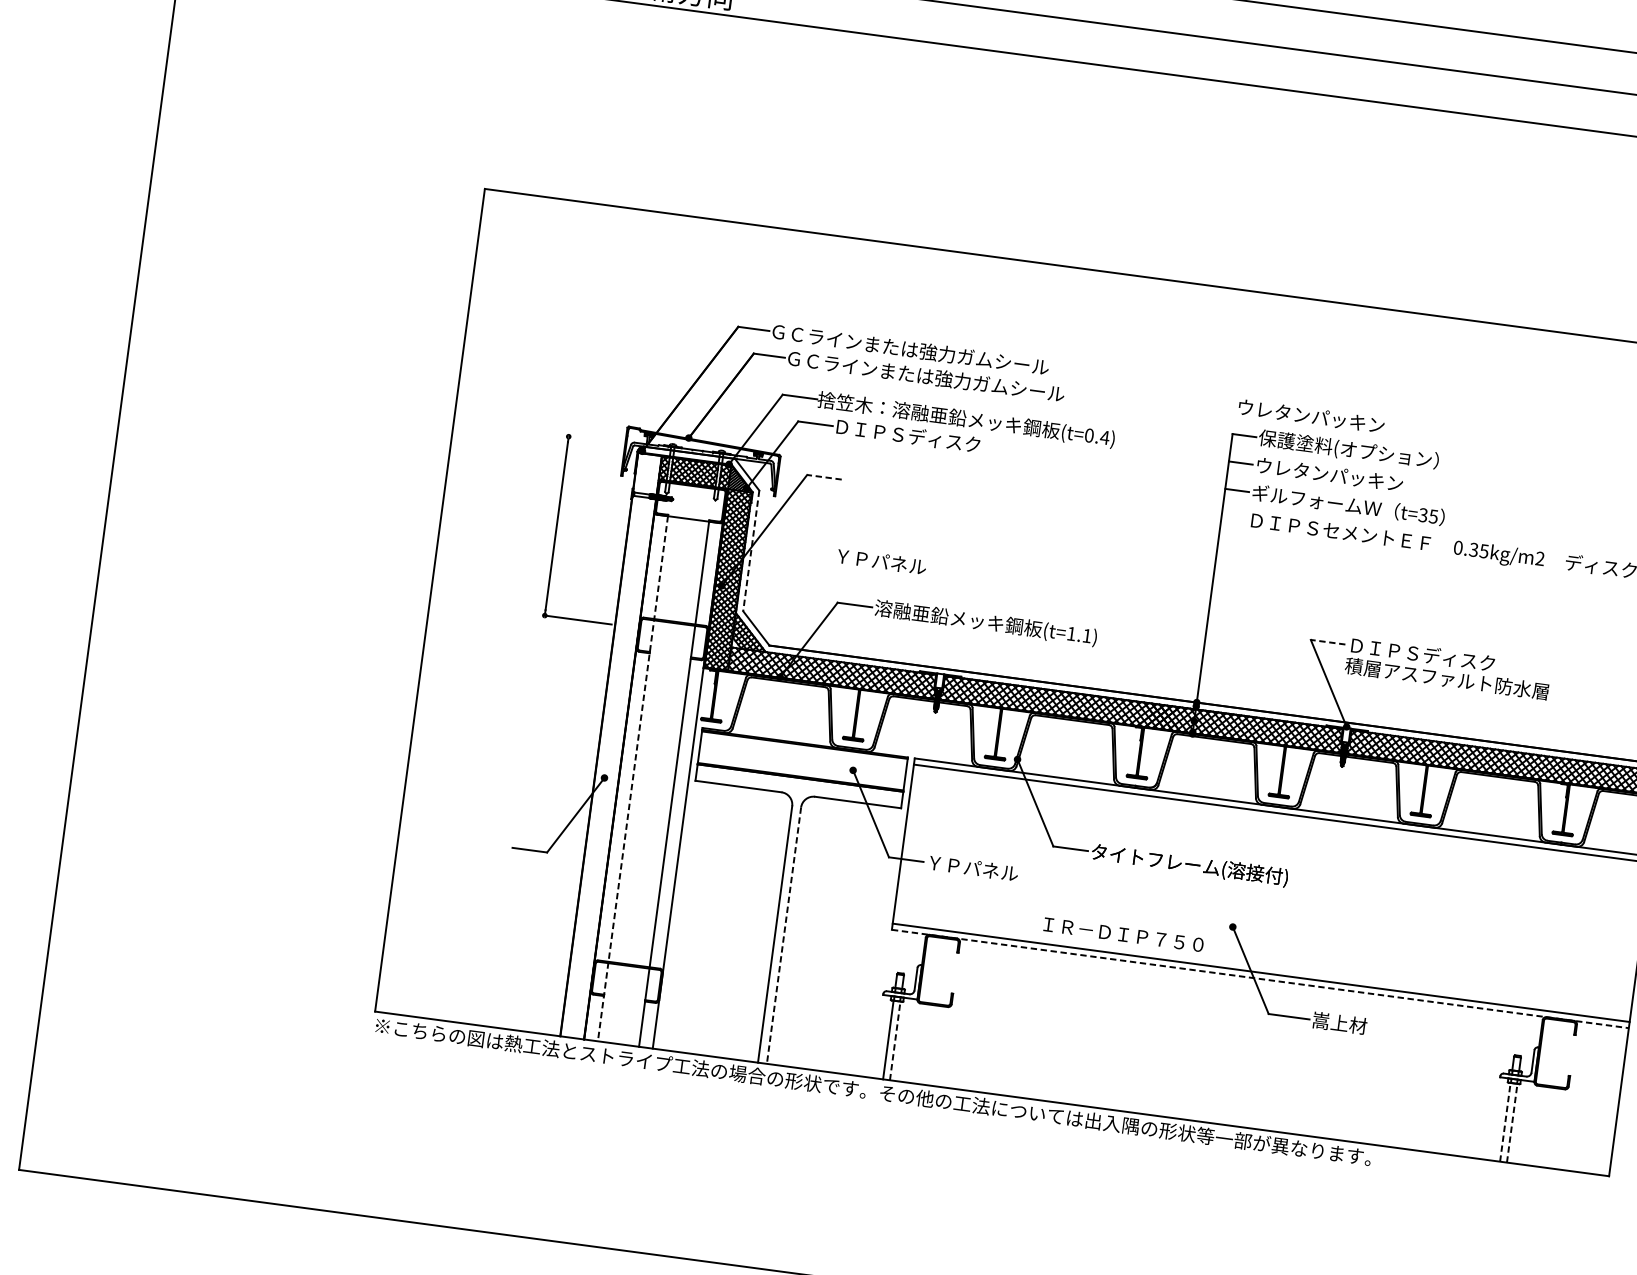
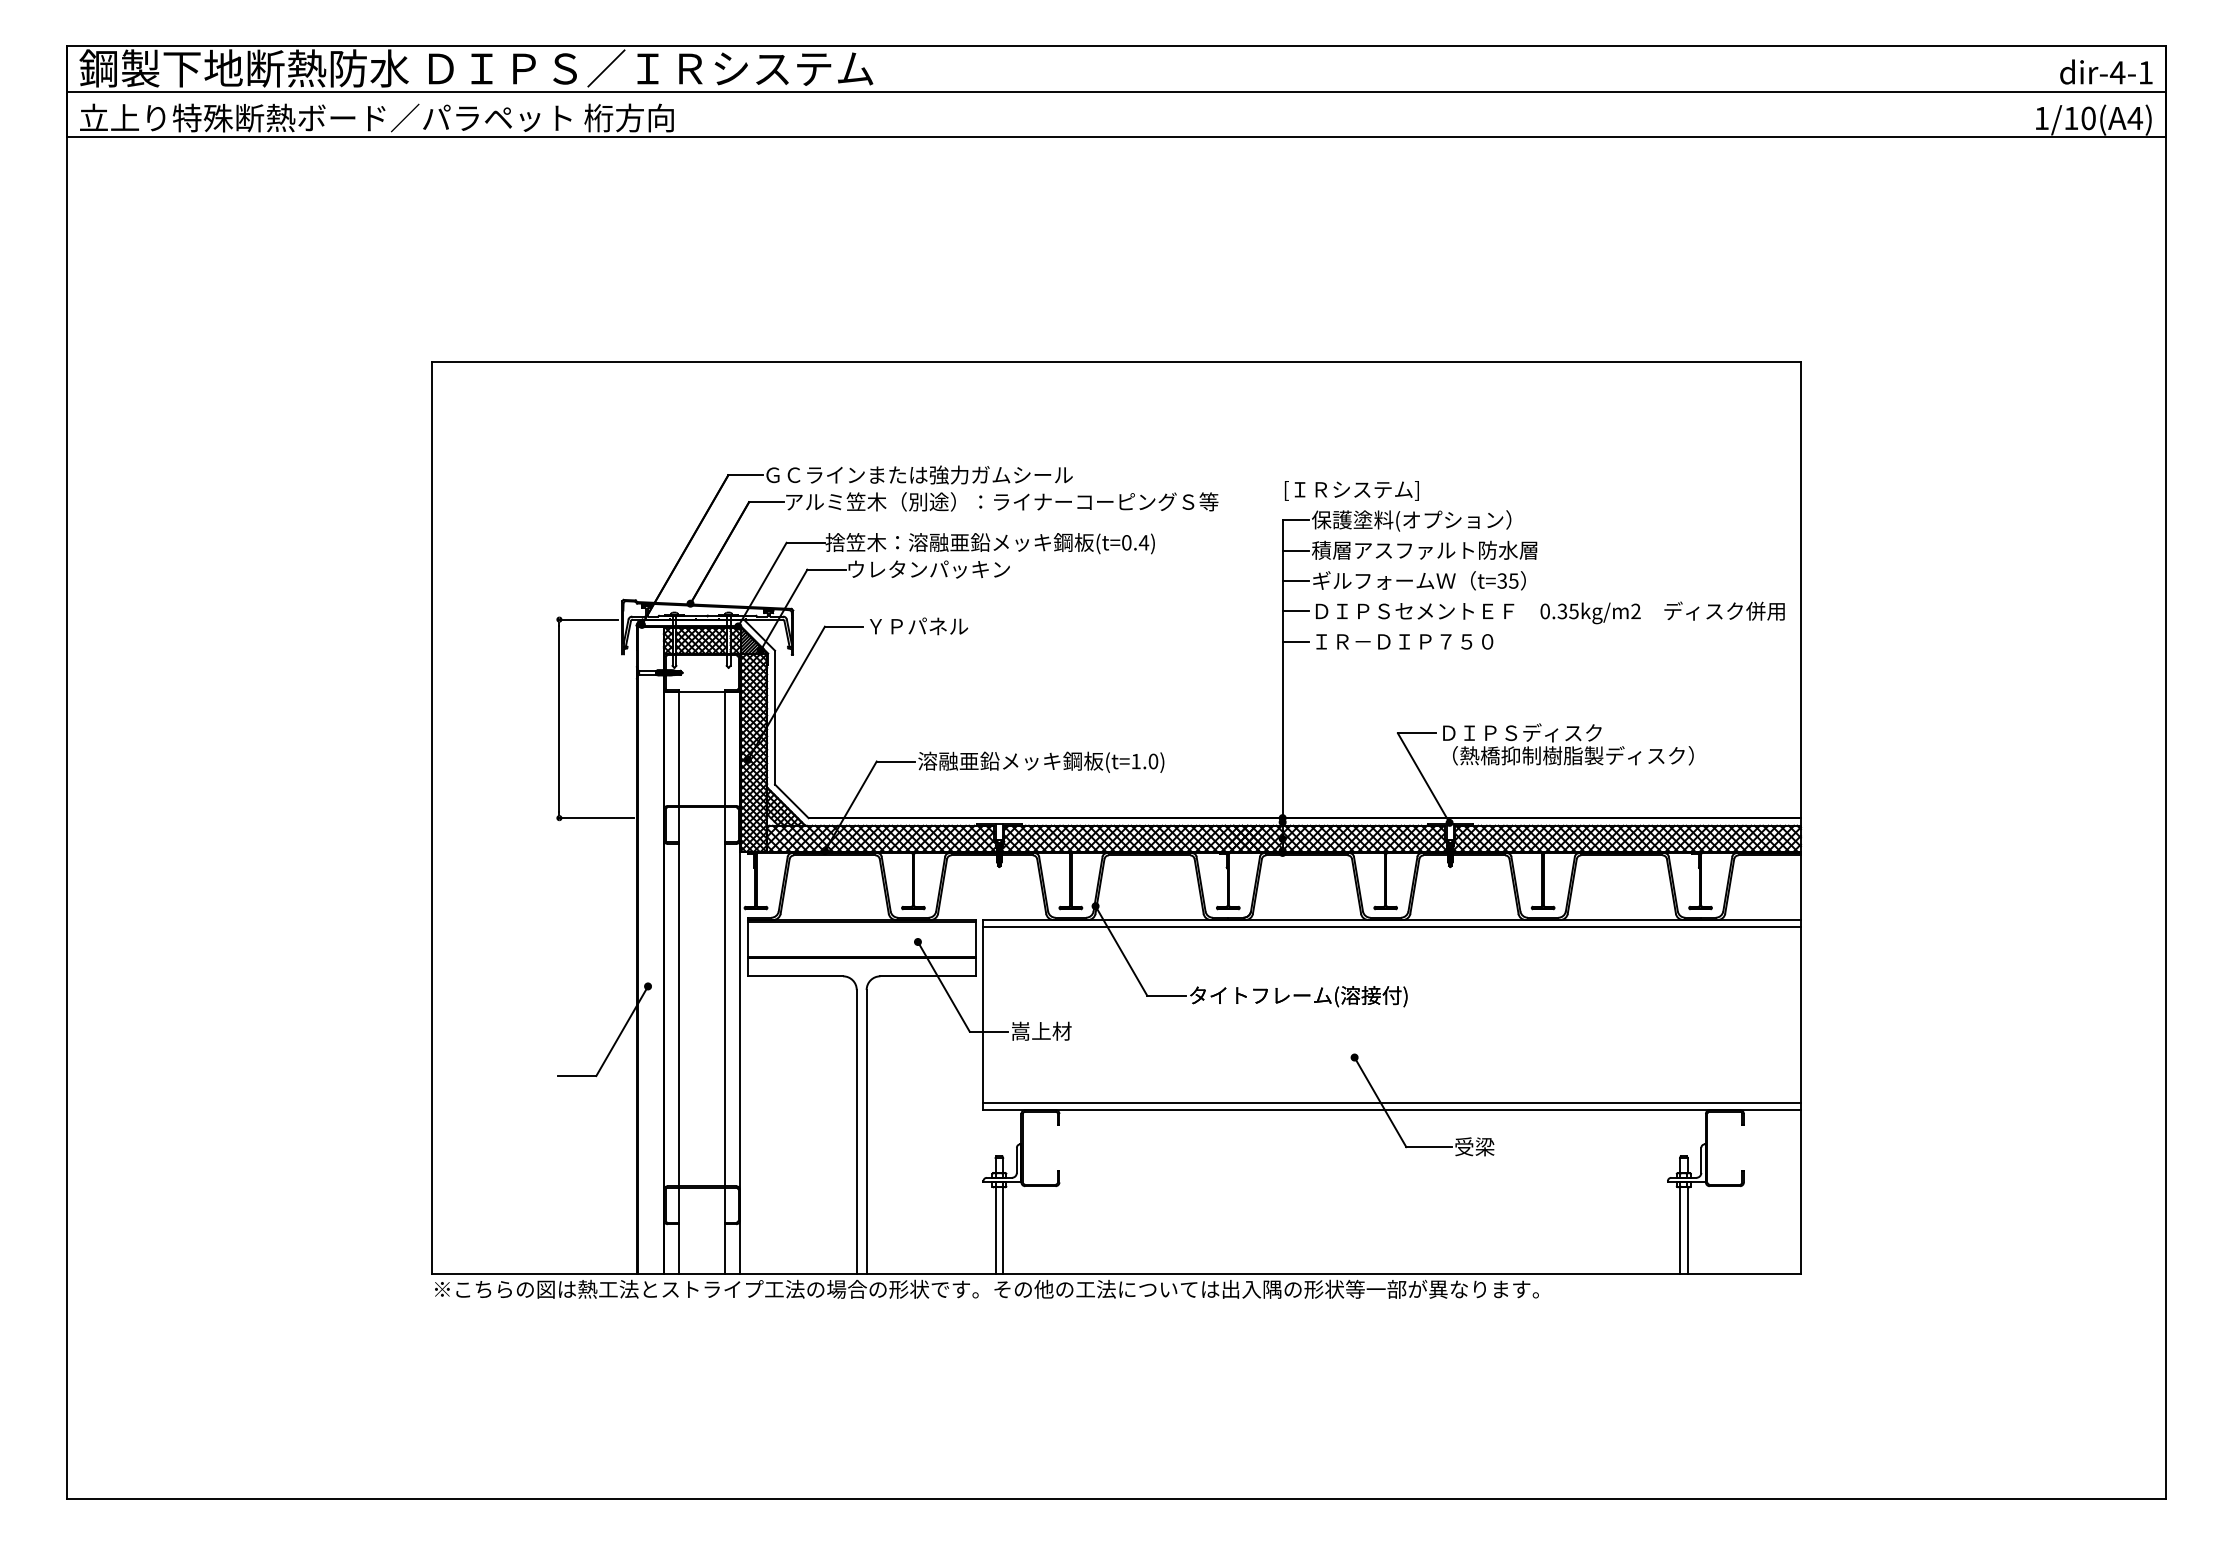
text: (982, 383) -> (1002, 501), ＧＣラインまたは強力ガムシール -> アルミ笠木（別途）：ライナーコーピングＳ等
text: (1310, 417) -> (1365, 490), ウレタンパッキン -> [ＩＲシステム]
text: (907, 434) -> (928, 568), ＤＩＰＳディスク -> ウレタンパッキン
line: (594, 440) -> (588, 619), added
line: (823, 477) -> (843, 626), dashed -> solid
text: (1356, 477) -> (1424, 549), ウレタンパッキン -> 積層アスファルト防水層
line: (1233, 517) -> (1295, 611), added
line: (1229, 544) -> (1295, 641), added
line: (751, 550) -> (775, 717), dashed -> solid
text: (882, 561) -> (919, 626), moved
text: (1087, 635) -> (1153, 761), (t=1.1) -> (t=1.0)
line: (1327, 642) -> (1416, 733), dashed -> solid
text: (1460, 680) -> (1566, 755), 積層アスファルト防水層 -> （熱橋抑制樹脂製ディスク）
line: (633, 779) -> (679, 983), dashed -> solid
text: (972, 867) -> (1062, 1030), ＹＰパネル -> 嵩上材
text: (1123, 934) -> (1404, 641), moved
line: (783, 935) -> (866, 1132), dashed -> solid
line: (1260, 979) -> (1392, 1110), dashed -> solid
text: (1340, 1022) -> (1485, 1146), 嵩上材 -> 受梁
line: (895, 1040) -> (1003, 1230), dashed -> solid
line: (1505, 1122) -> (1680, 1230), dashed -> solid
line: (1512, 1122) -> (1687, 1230), dashed -> solid

